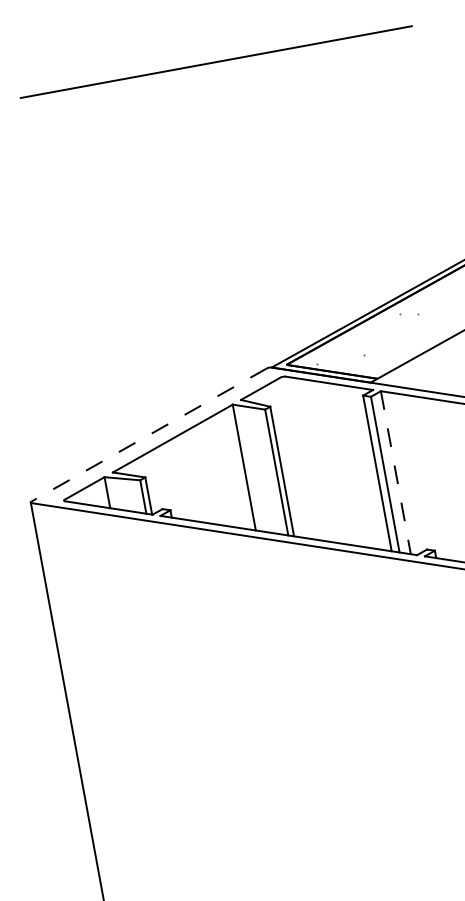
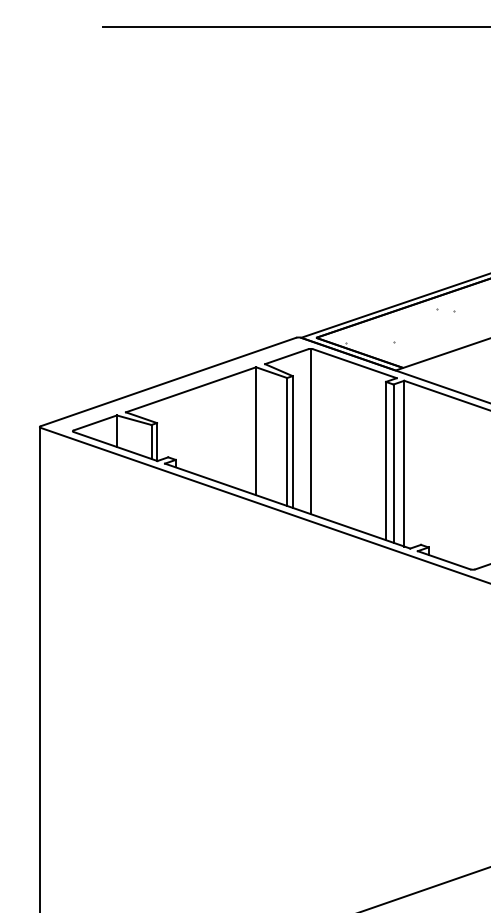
line: (149, 435) -> (168, 382), dashed -> solid
line: (297, 458) -> (310, 431), added
line: (396, 472) -> (404, 463), dashed -> solid

